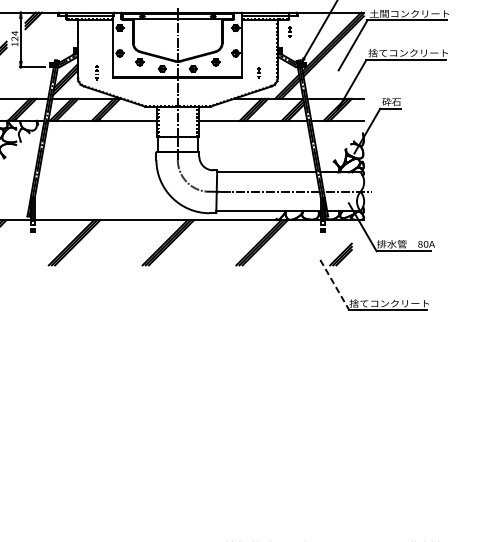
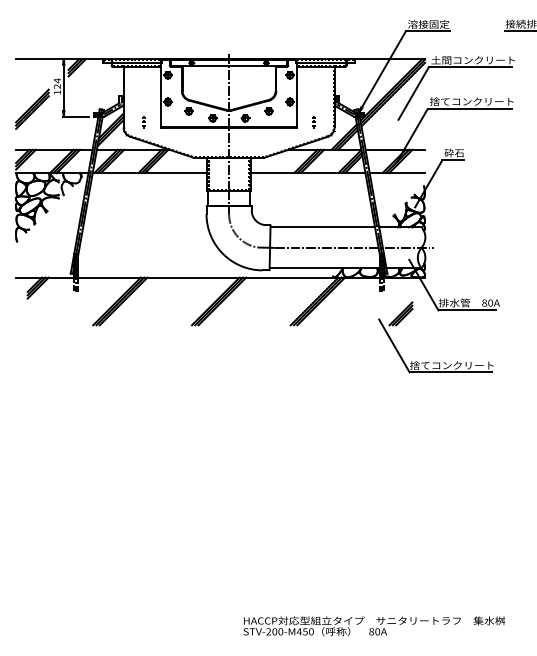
part: (289, 32) -> (346, 79), removed
part: (96, 72) -> (143, 122), size x0.71
line: (334, 285) -> (394, 346), dashed -> solid

